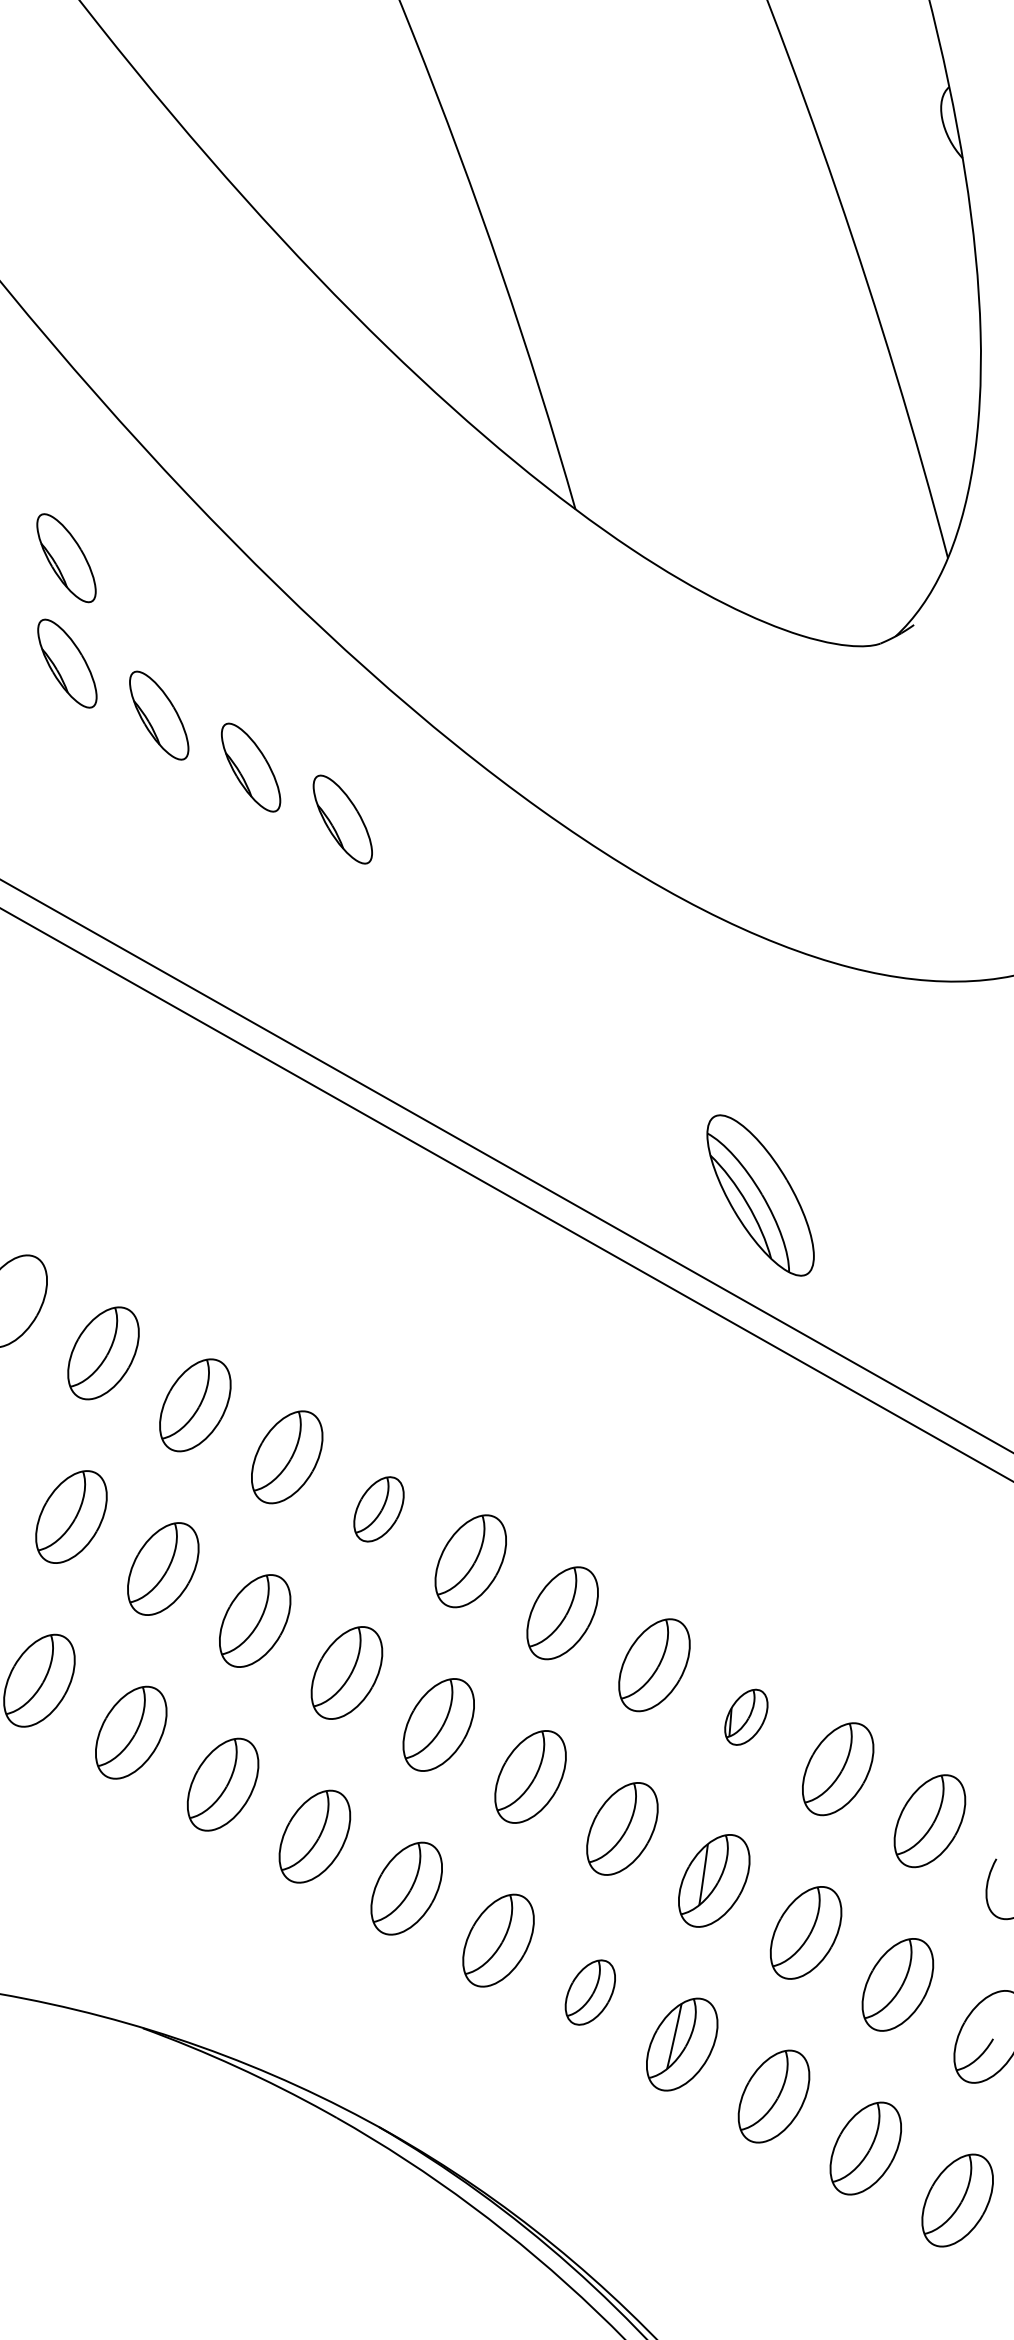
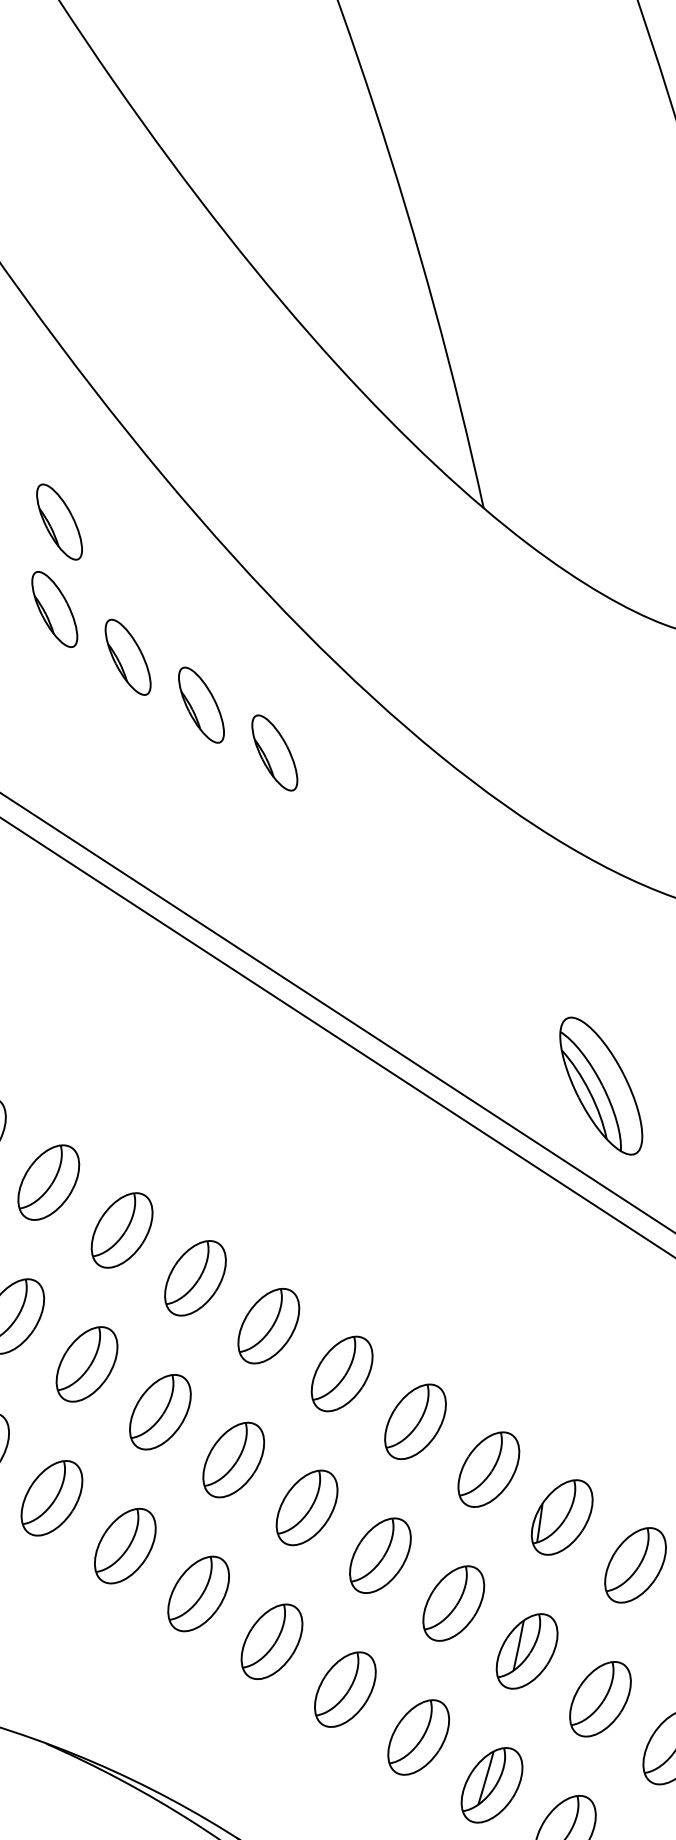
part: (378, 1509) -> (268, 1326), size x1.43
part: (746, 1717) -> (562, 1517), size x1.67
part: (590, 1992) -> (418, 1737), size x1.43

